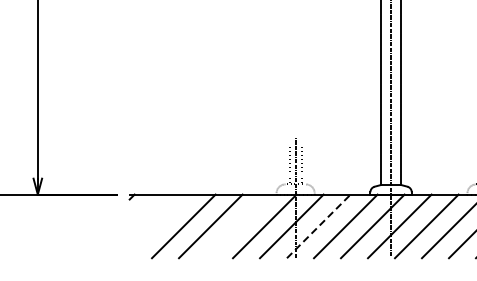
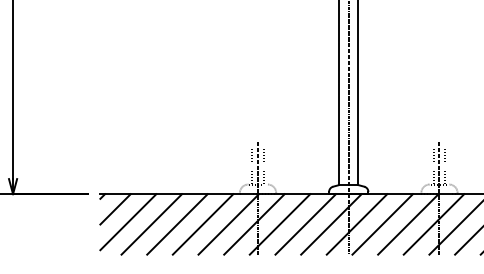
line: (145, 210) -> (115, 209), added
line: (159, 224) -> (128, 222), added
line: (237, 226) -> (202, 224), added
line: (319, 226) -> (280, 224), dashed -> solid

